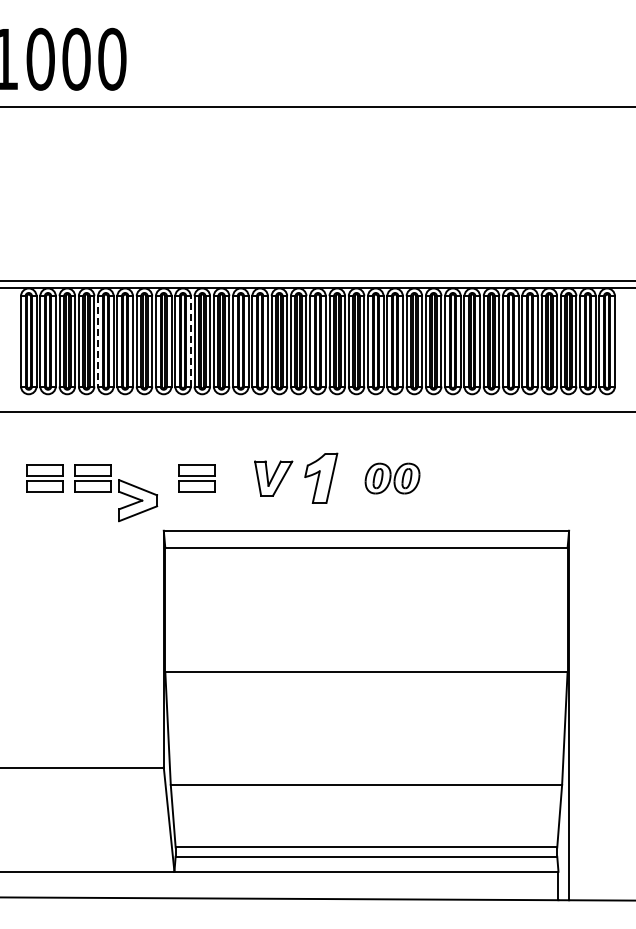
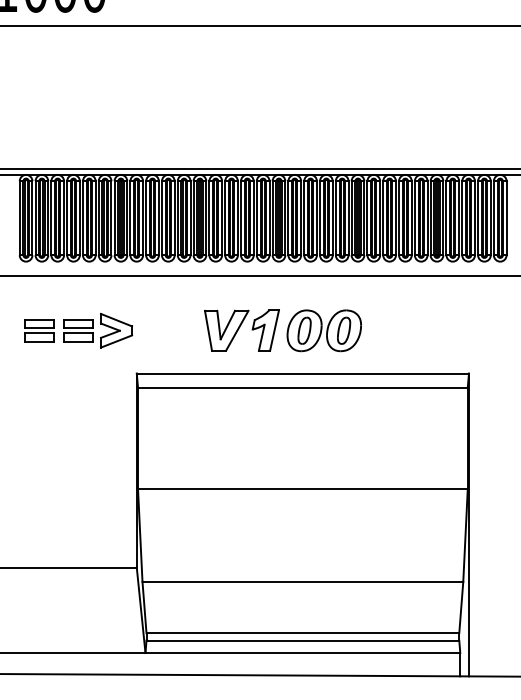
line: (190, 340) -> (158, 217), dashed -> solid
line: (98, 341) -> (83, 218), dashed -> solid
part: (196, 478) -> (163, 330), removed
part: (273, 478) -> (226, 330), size x1.43
part: (392, 478) -> (324, 330), size x1.67
part: (138, 500) -> (116, 330), moved

